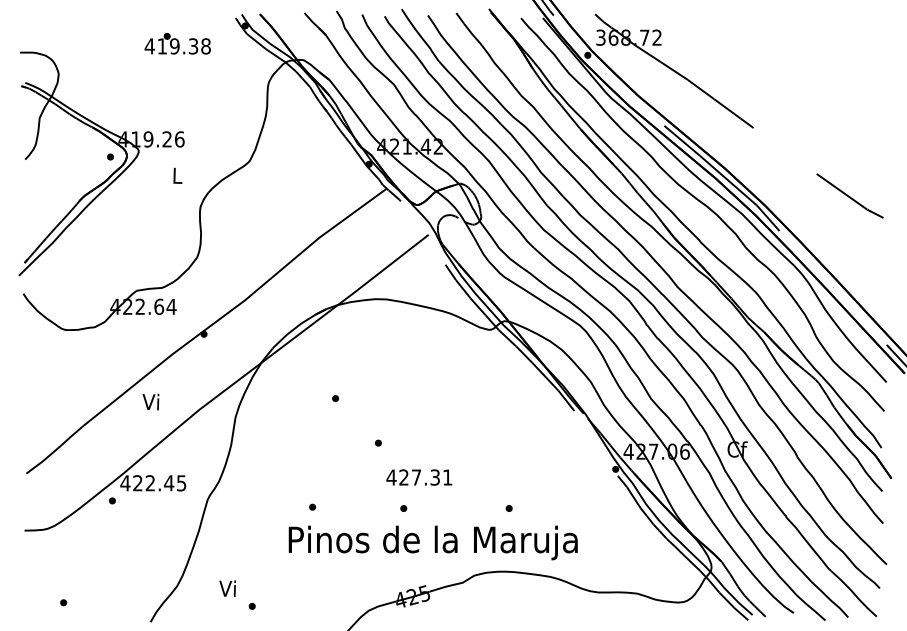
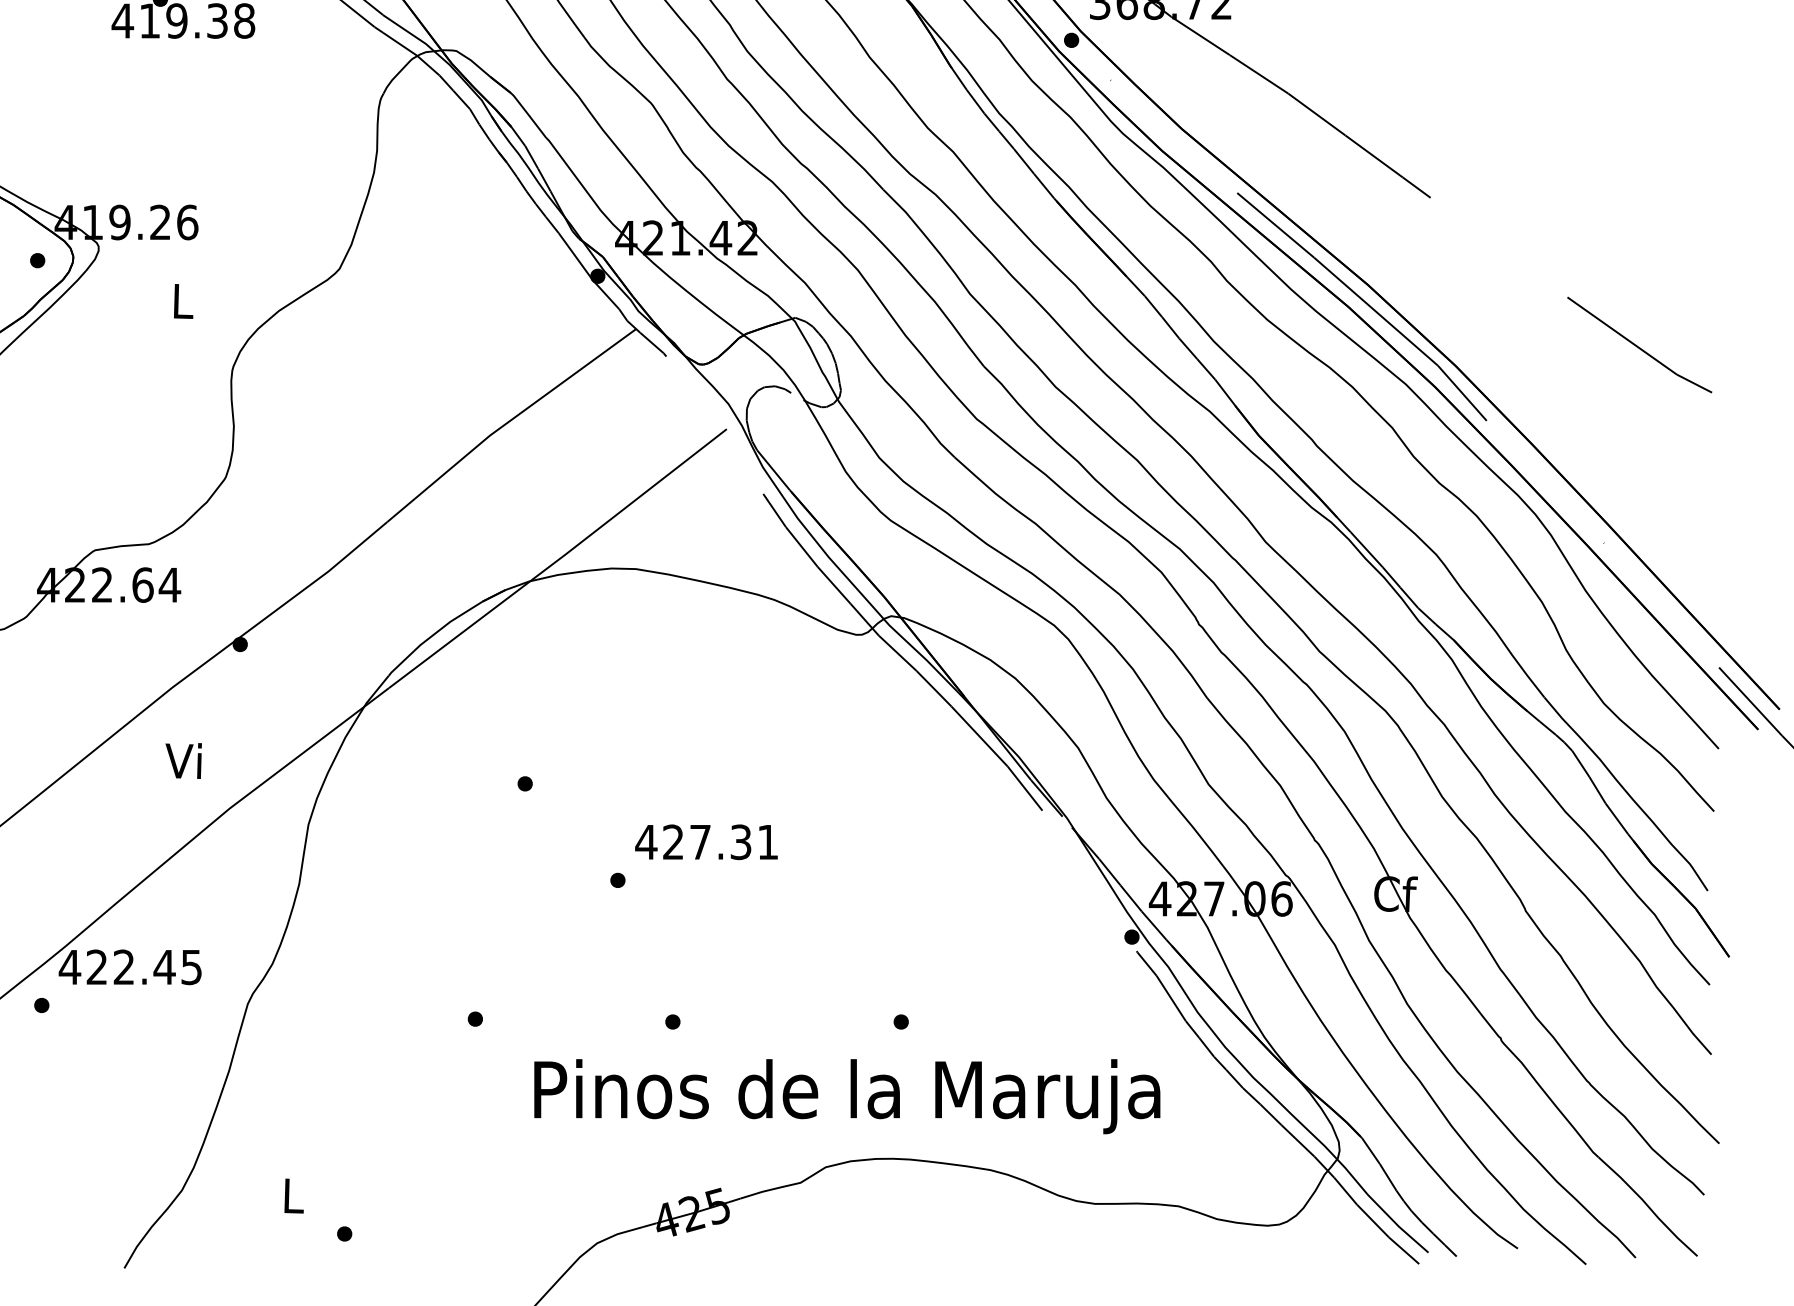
text: (150, 401) -> (182, 759), moved
text: (419, 477) -> (706, 842), moved
text: (432, 542) -> (845, 1095), moved
text: (227, 588) -> (291, 1195), Vi -> L

